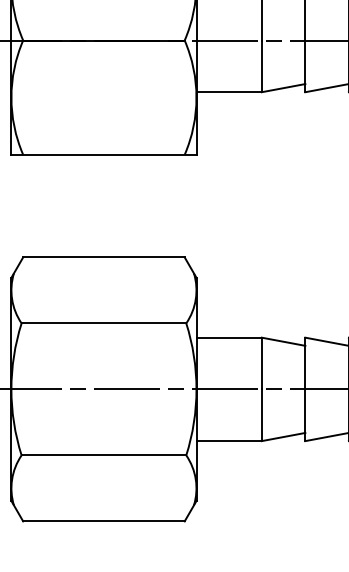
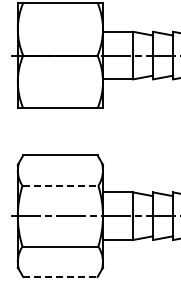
line: (104, 322) -> (60, 185), solid -> dashed
line: (104, 520) -> (60, 276), solid -> dashed

